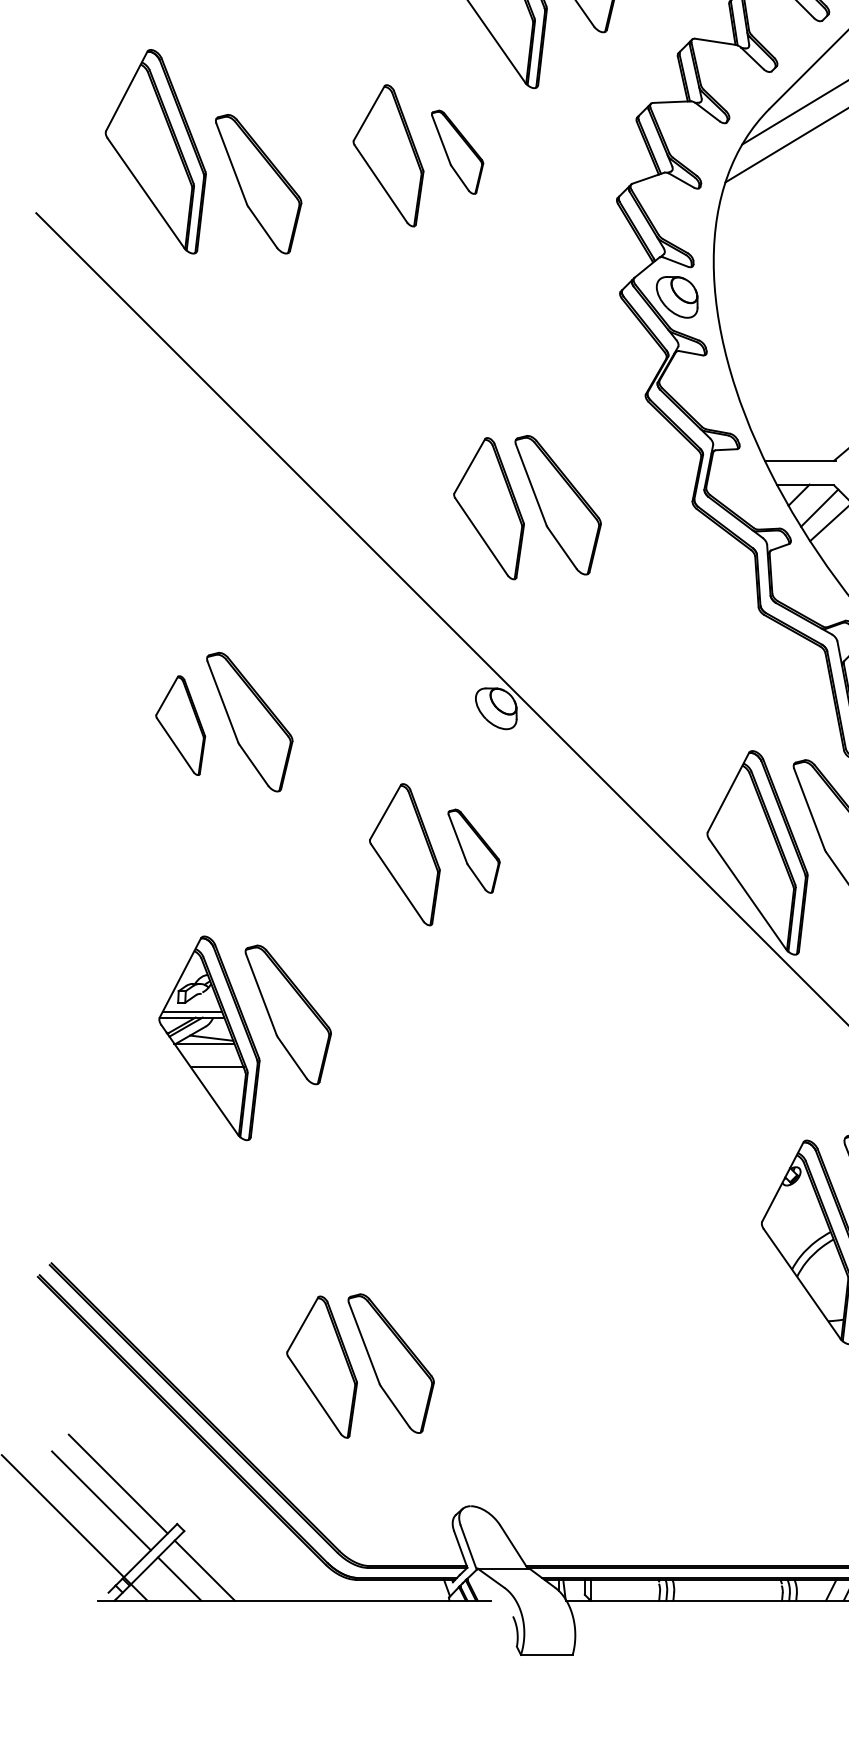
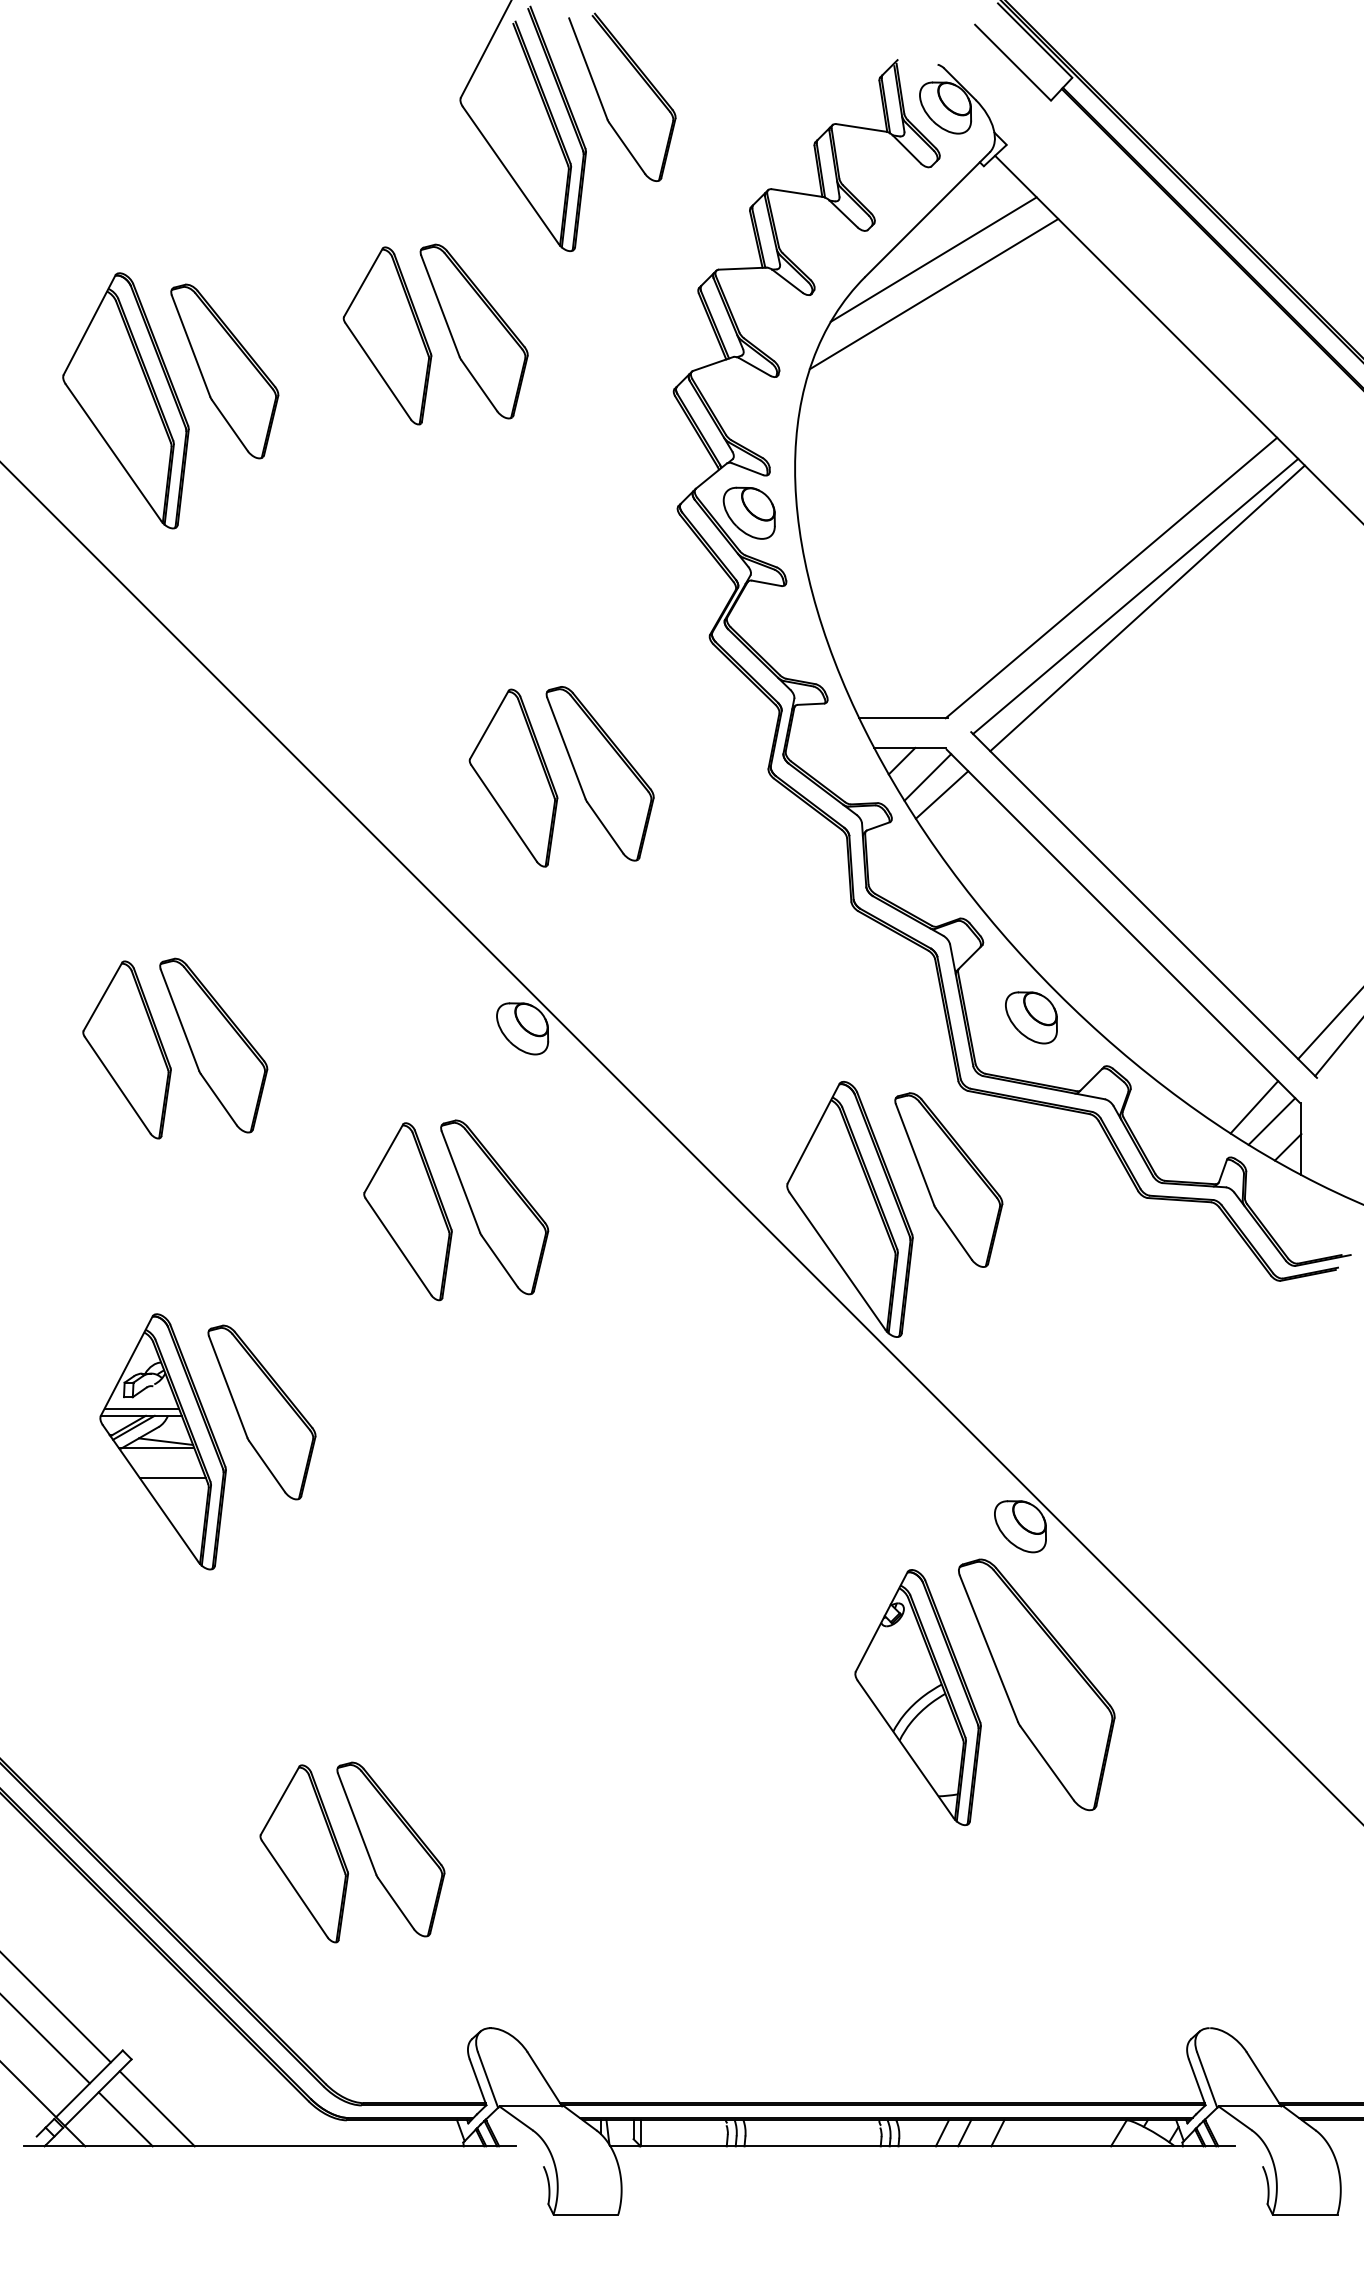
part: (155, 151) -> (125, 400), moved
part: (457, 152) -> (473, 331), size x1.67
part: (180, 725) -> (126, 1049), size x1.43
part: (473, 851) -> (494, 1207), size x1.67

